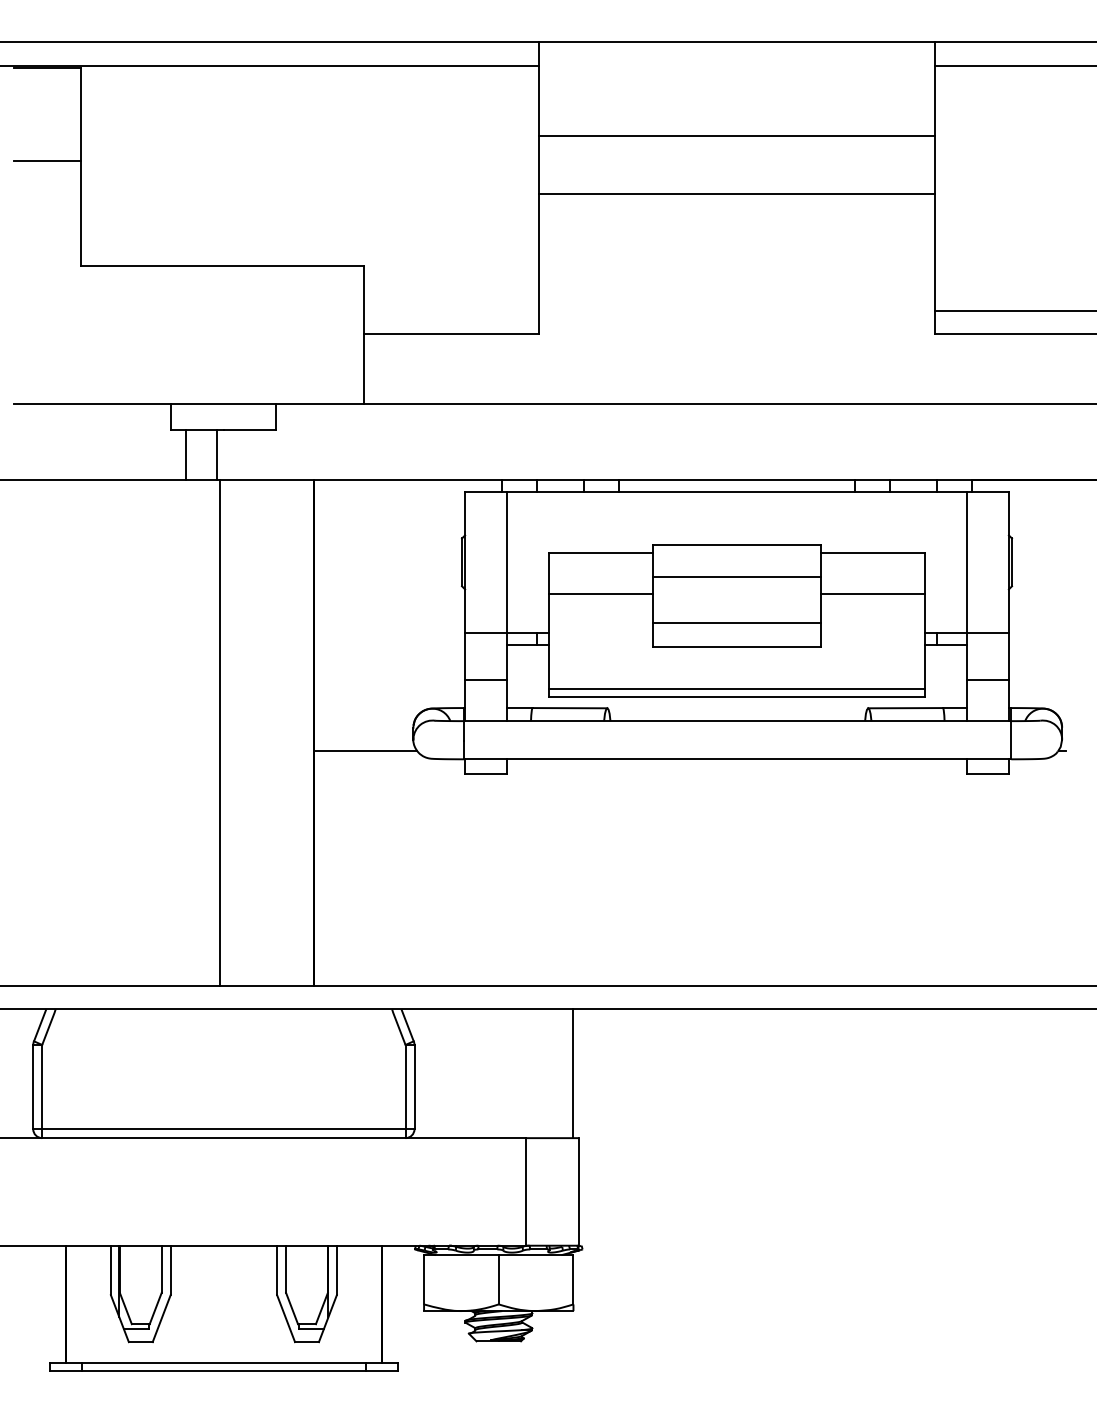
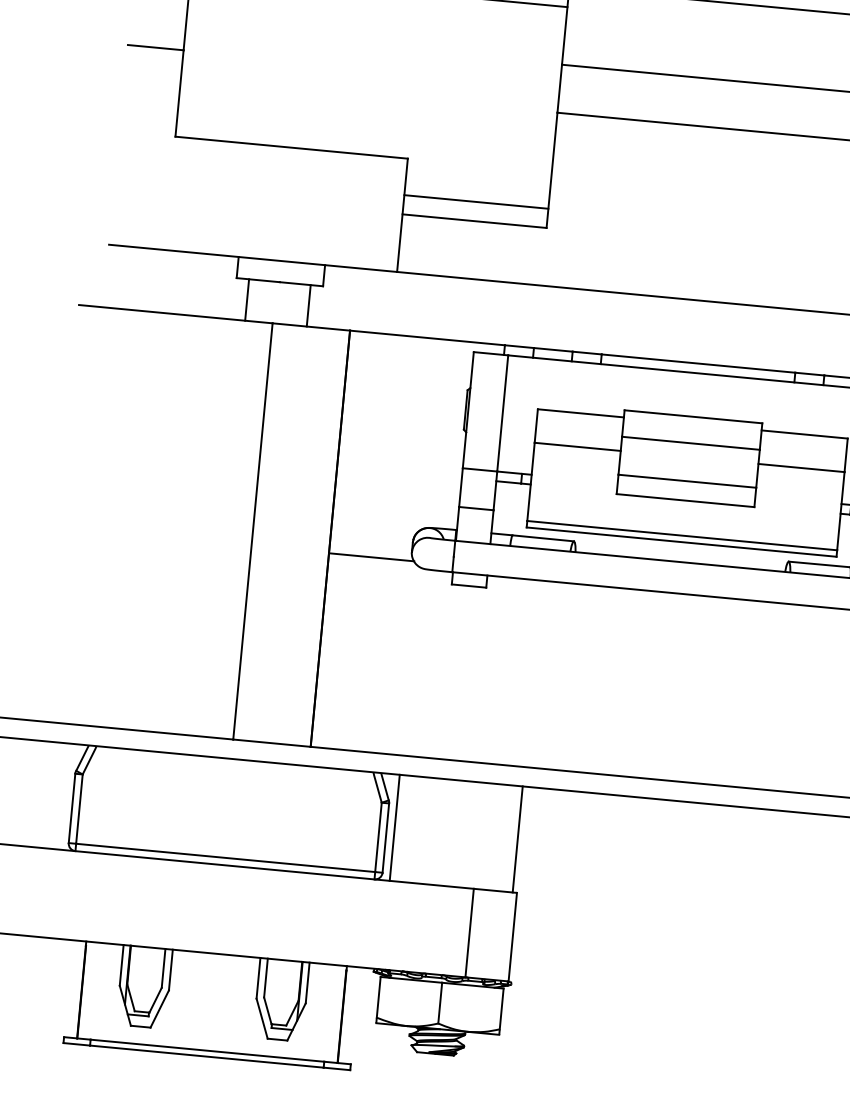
line: (450, 310) -> (475, 201), added
line: (217, 454) -> (309, 305), moved
line: (424, 1073) -> (395, 827), added

